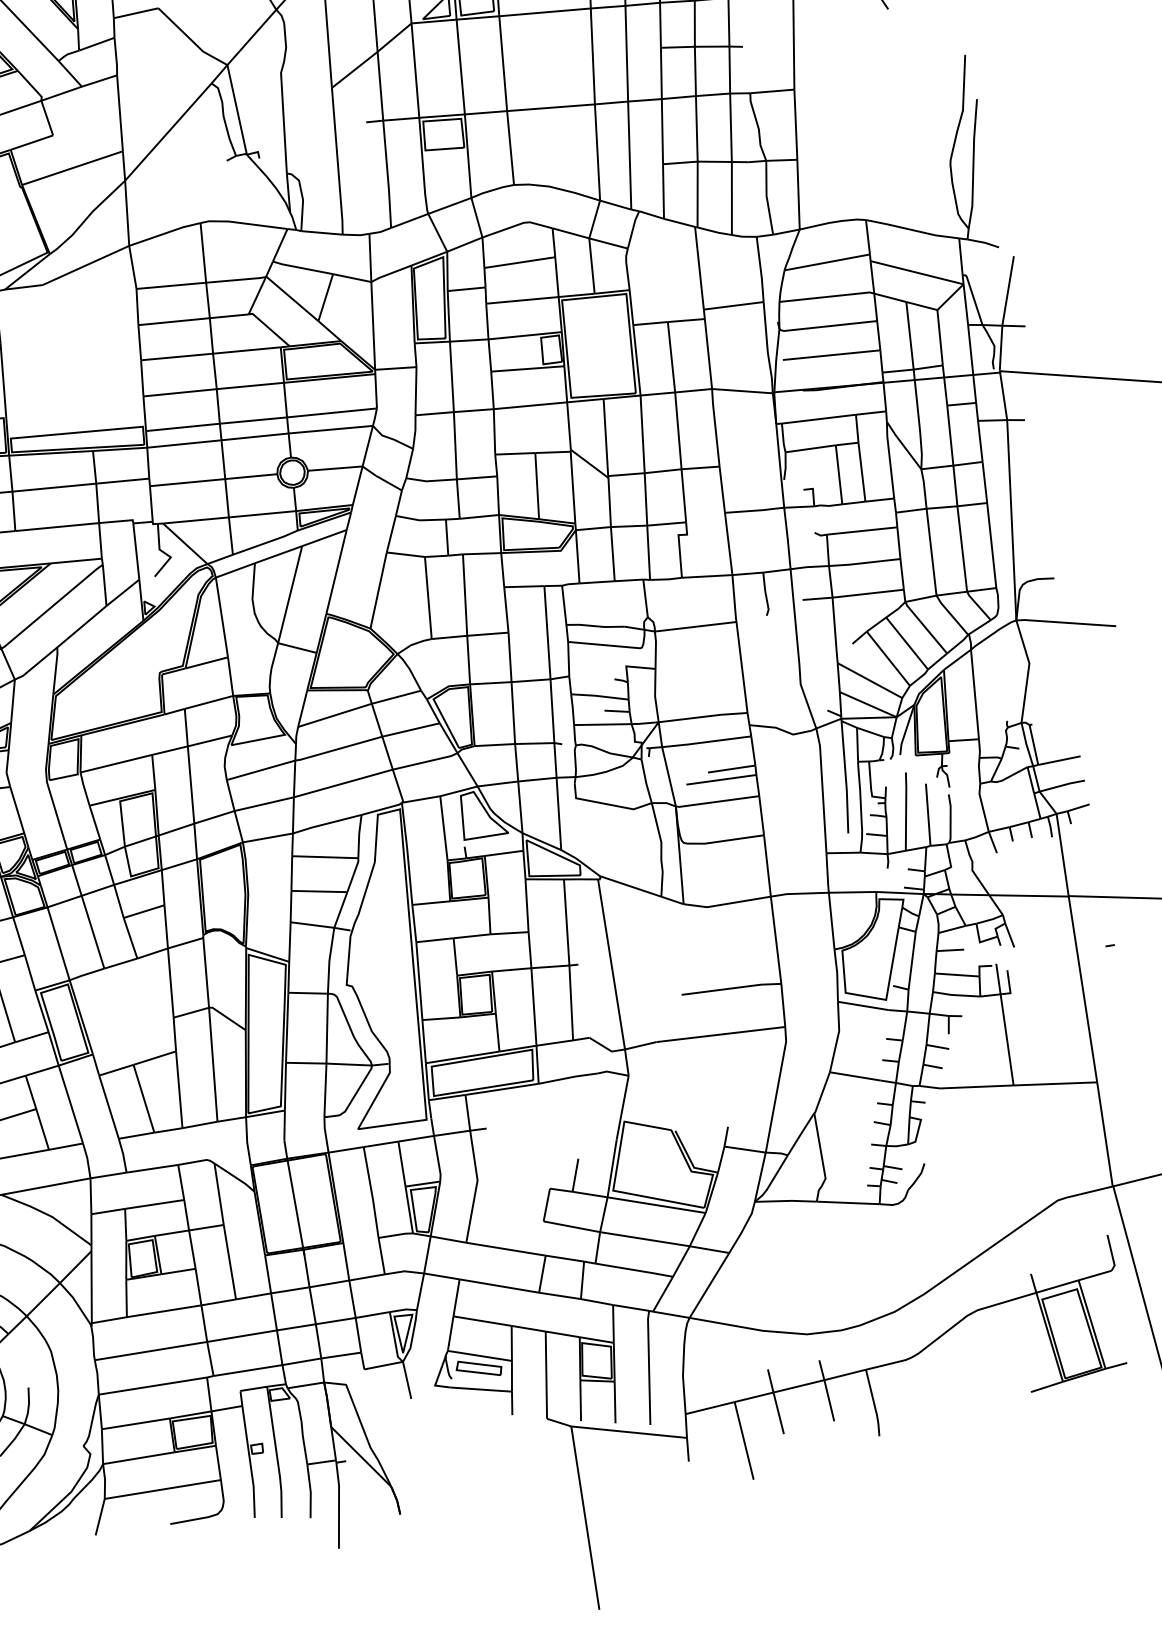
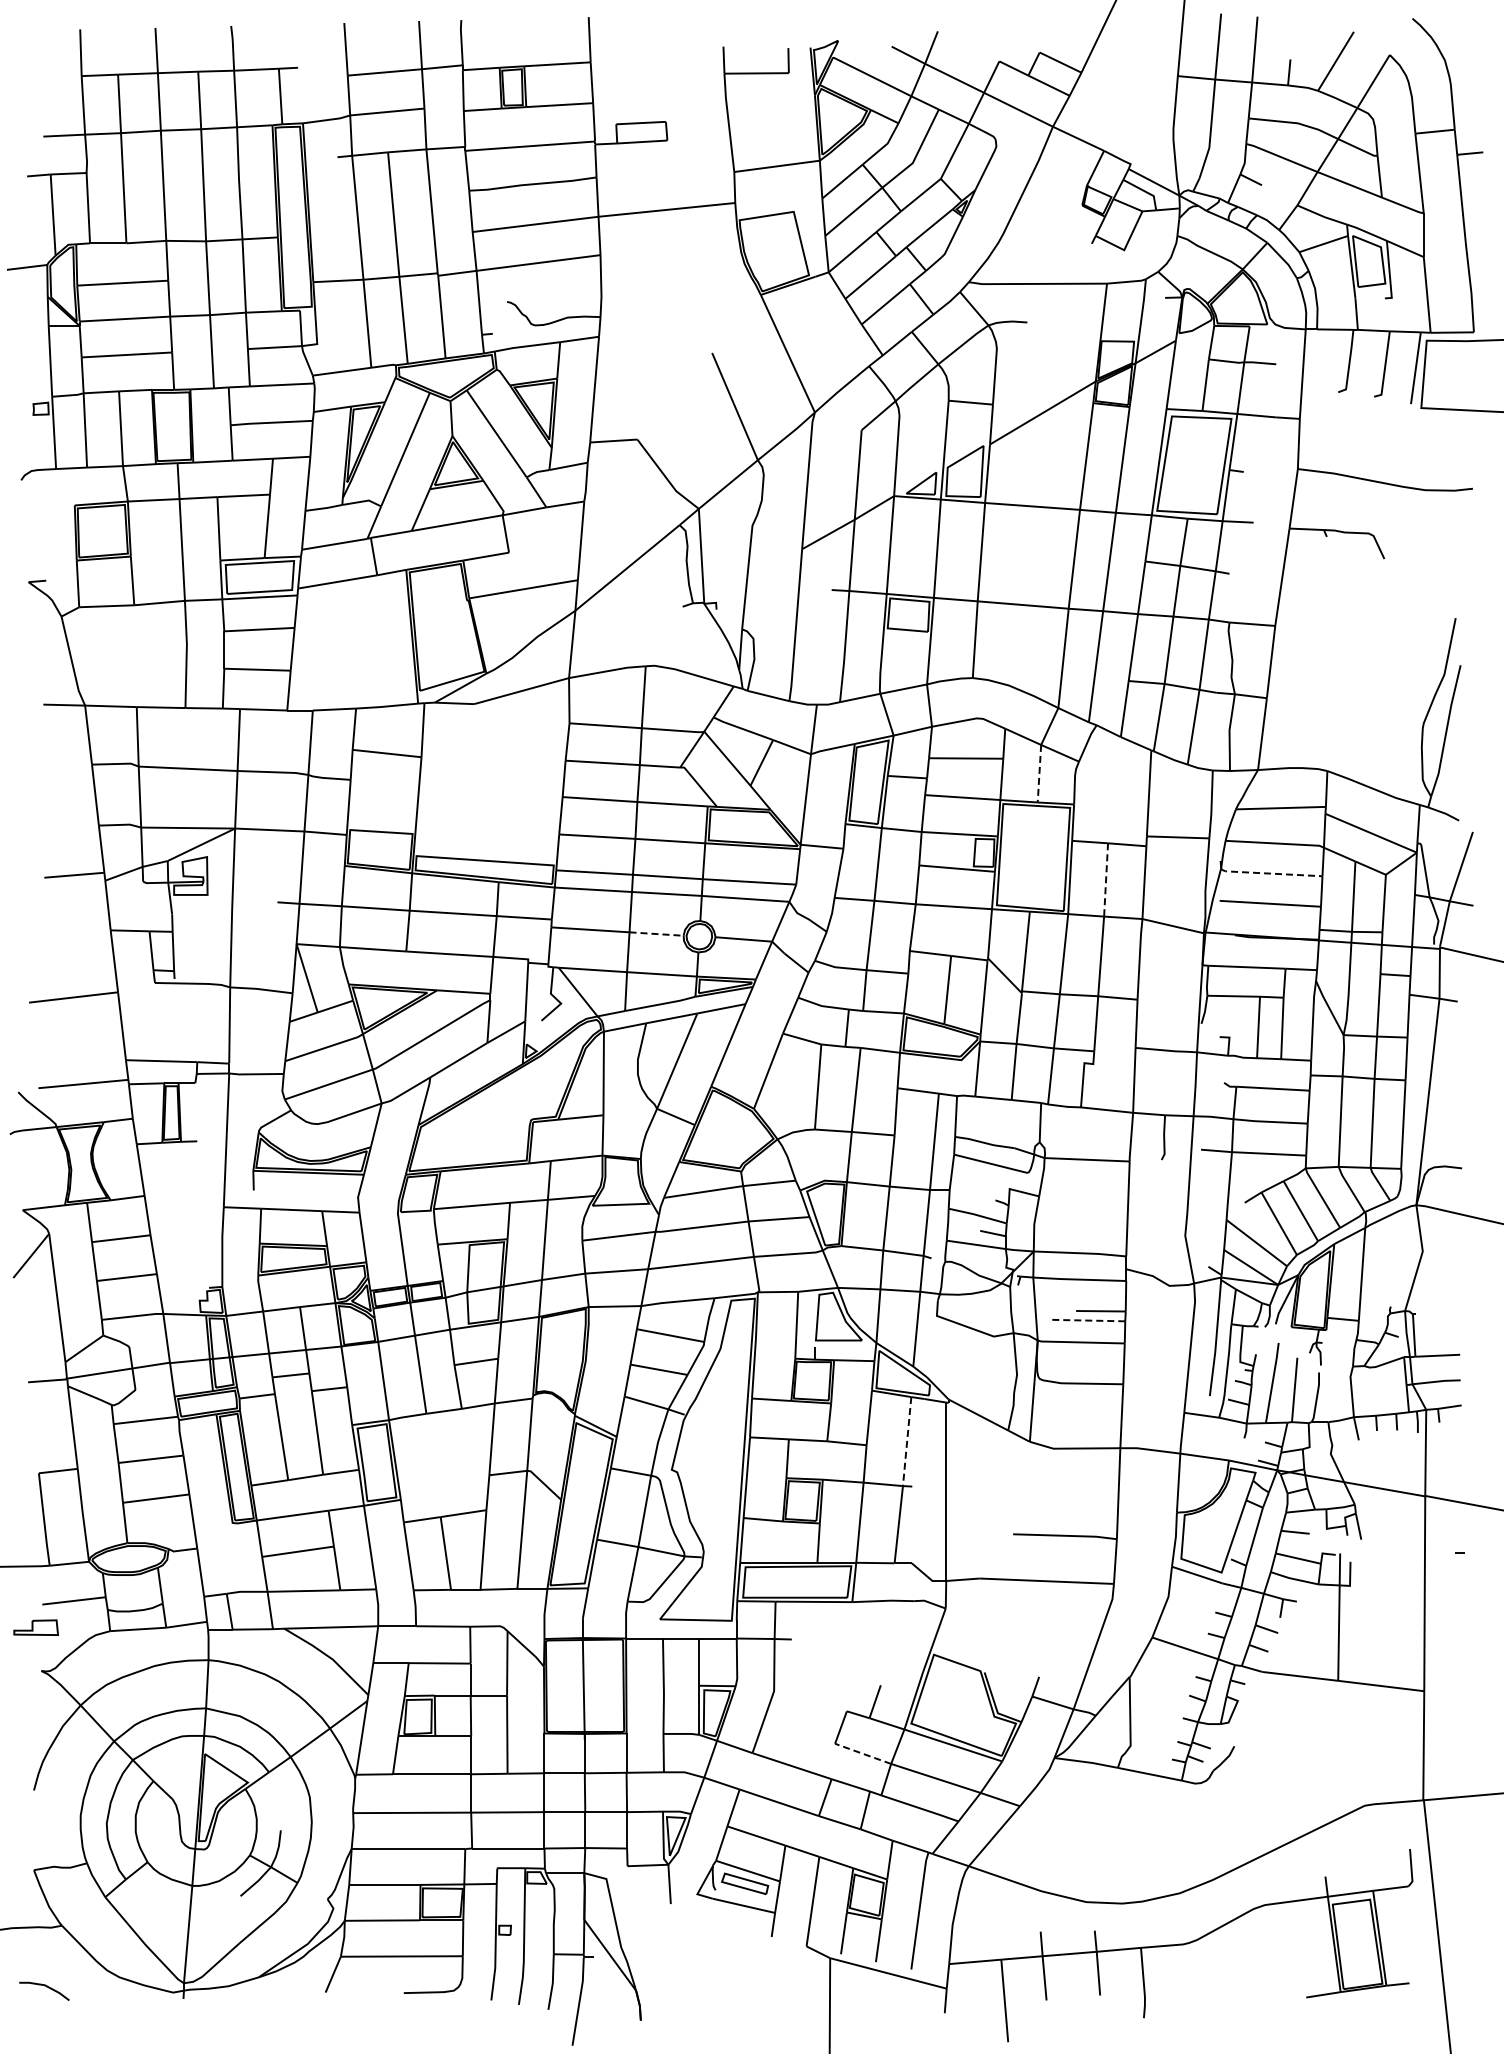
line: (591, 265) -> (1039, 773), solid -> dashed
line: (827, 326) -> (1270, 873), solid -> dashed
line: (671, 356) -> (1106, 879), solid -> dashed
line: (252, 476) -> (657, 934), solid -> dashed
line: (721, 779) -> (1088, 1320), solid -> dashed
line: (567, 922) -> (907, 1441), solid -> dashed
line: (572, 1226) -> (863, 1753), solid -> dashed

